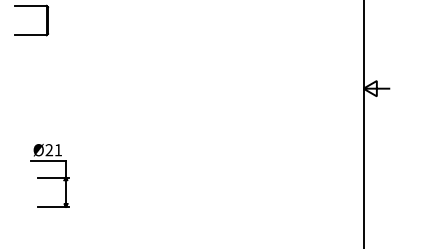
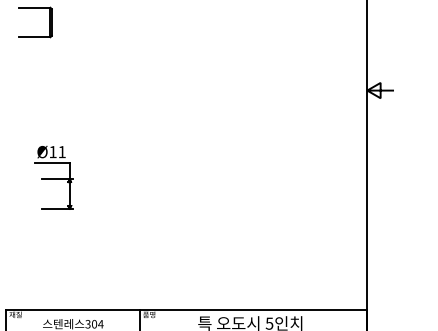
text: (48, 149) -> (52, 151), Ø21 -> Ø11

